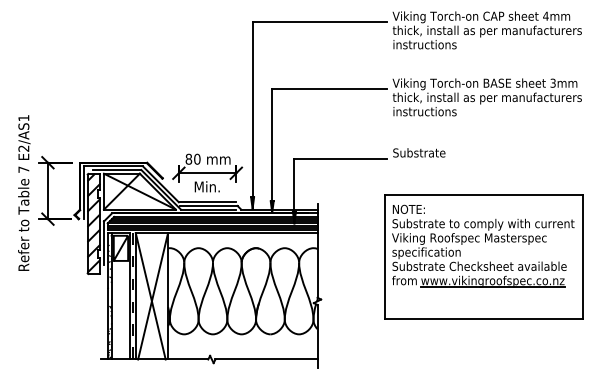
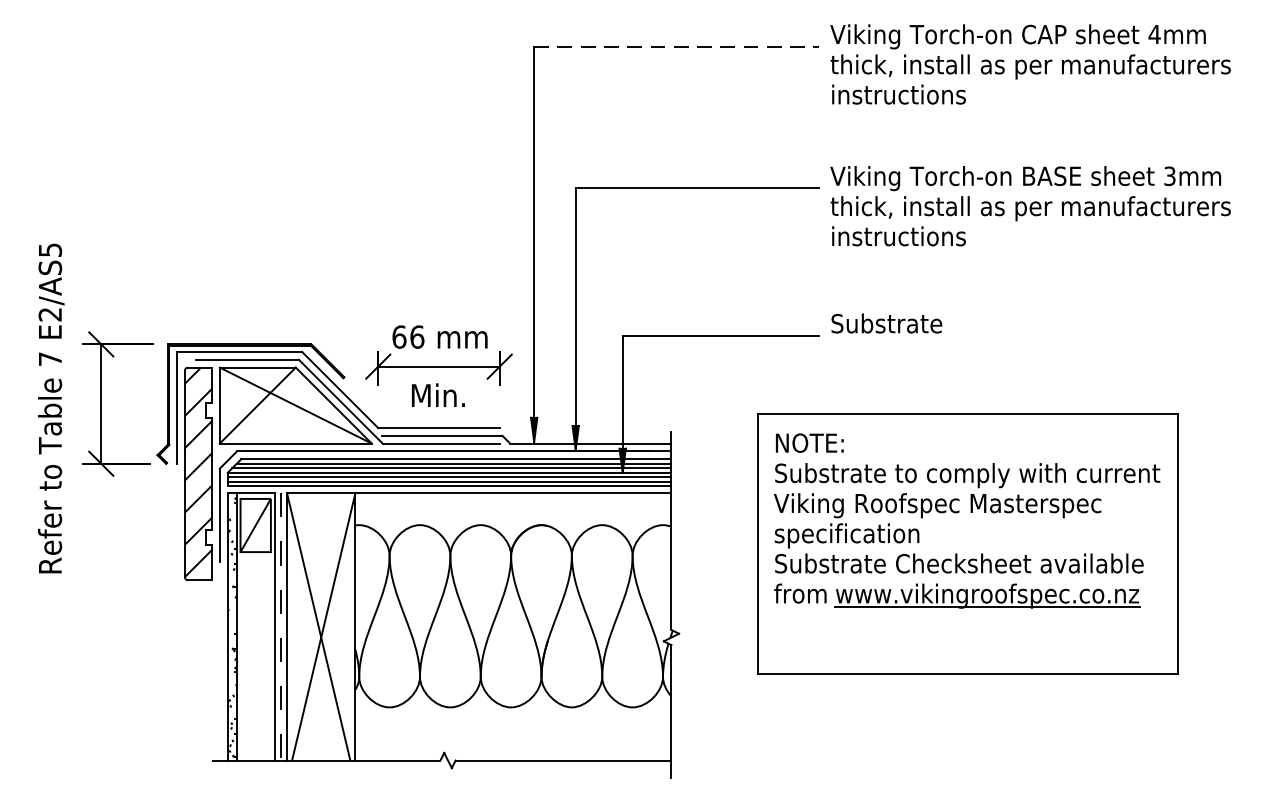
line: (320, 21) -> (677, 45), solid -> dashed
text: (23, 118) -> (49, 250), E2/AS1 -> E2/AS5
text: (192, 158) -> (407, 335), 80 -> 66
part: (483, 256) -> (967, 542), moved

